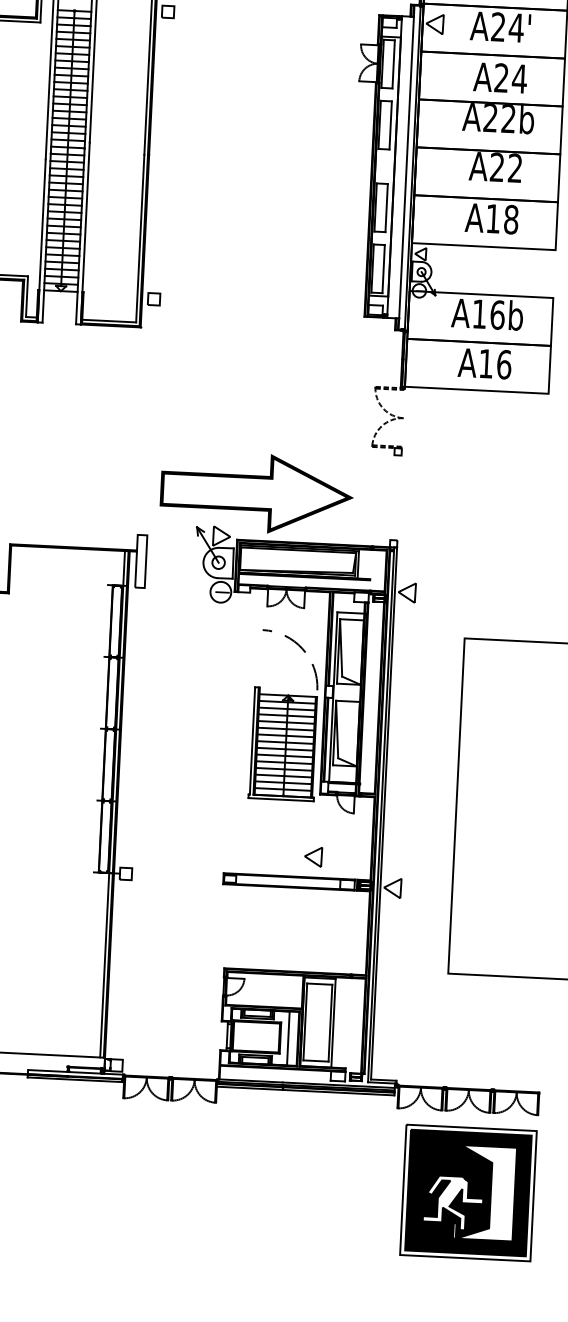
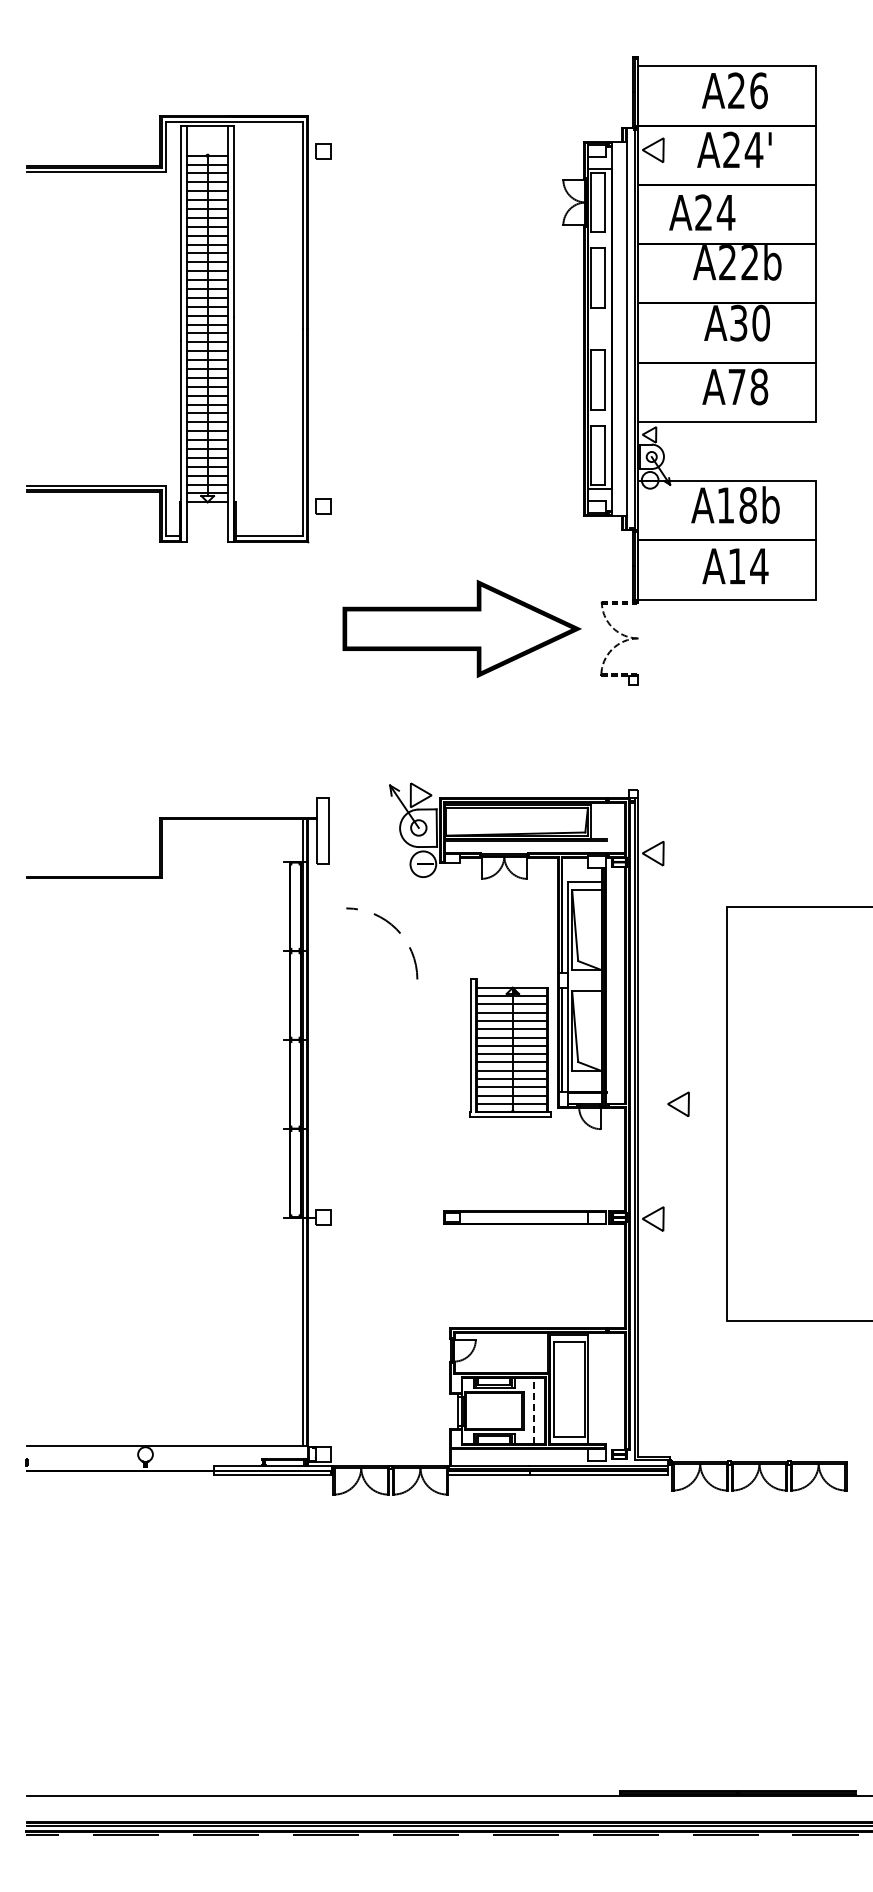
text: (500, 77) -> (702, 212), moved
text: (505, 167) -> (749, 322), A22 -> A30
text: (492, 218) -> (736, 386), A18 -> A78
text: (497, 315) -> (748, 505), A16b -> A18b
text: (504, 364) -> (759, 566), A16 -> A14
part: (256, 492) -> (461, 628), moved
arc: (301, 649) -> (395, 929), moved
part: (313, 856) -> (678, 1103), moved
line: (288, 1038) -> (533, 1410), solid -> dashed
part: (468, 1192) -> (765, 1590), removed

